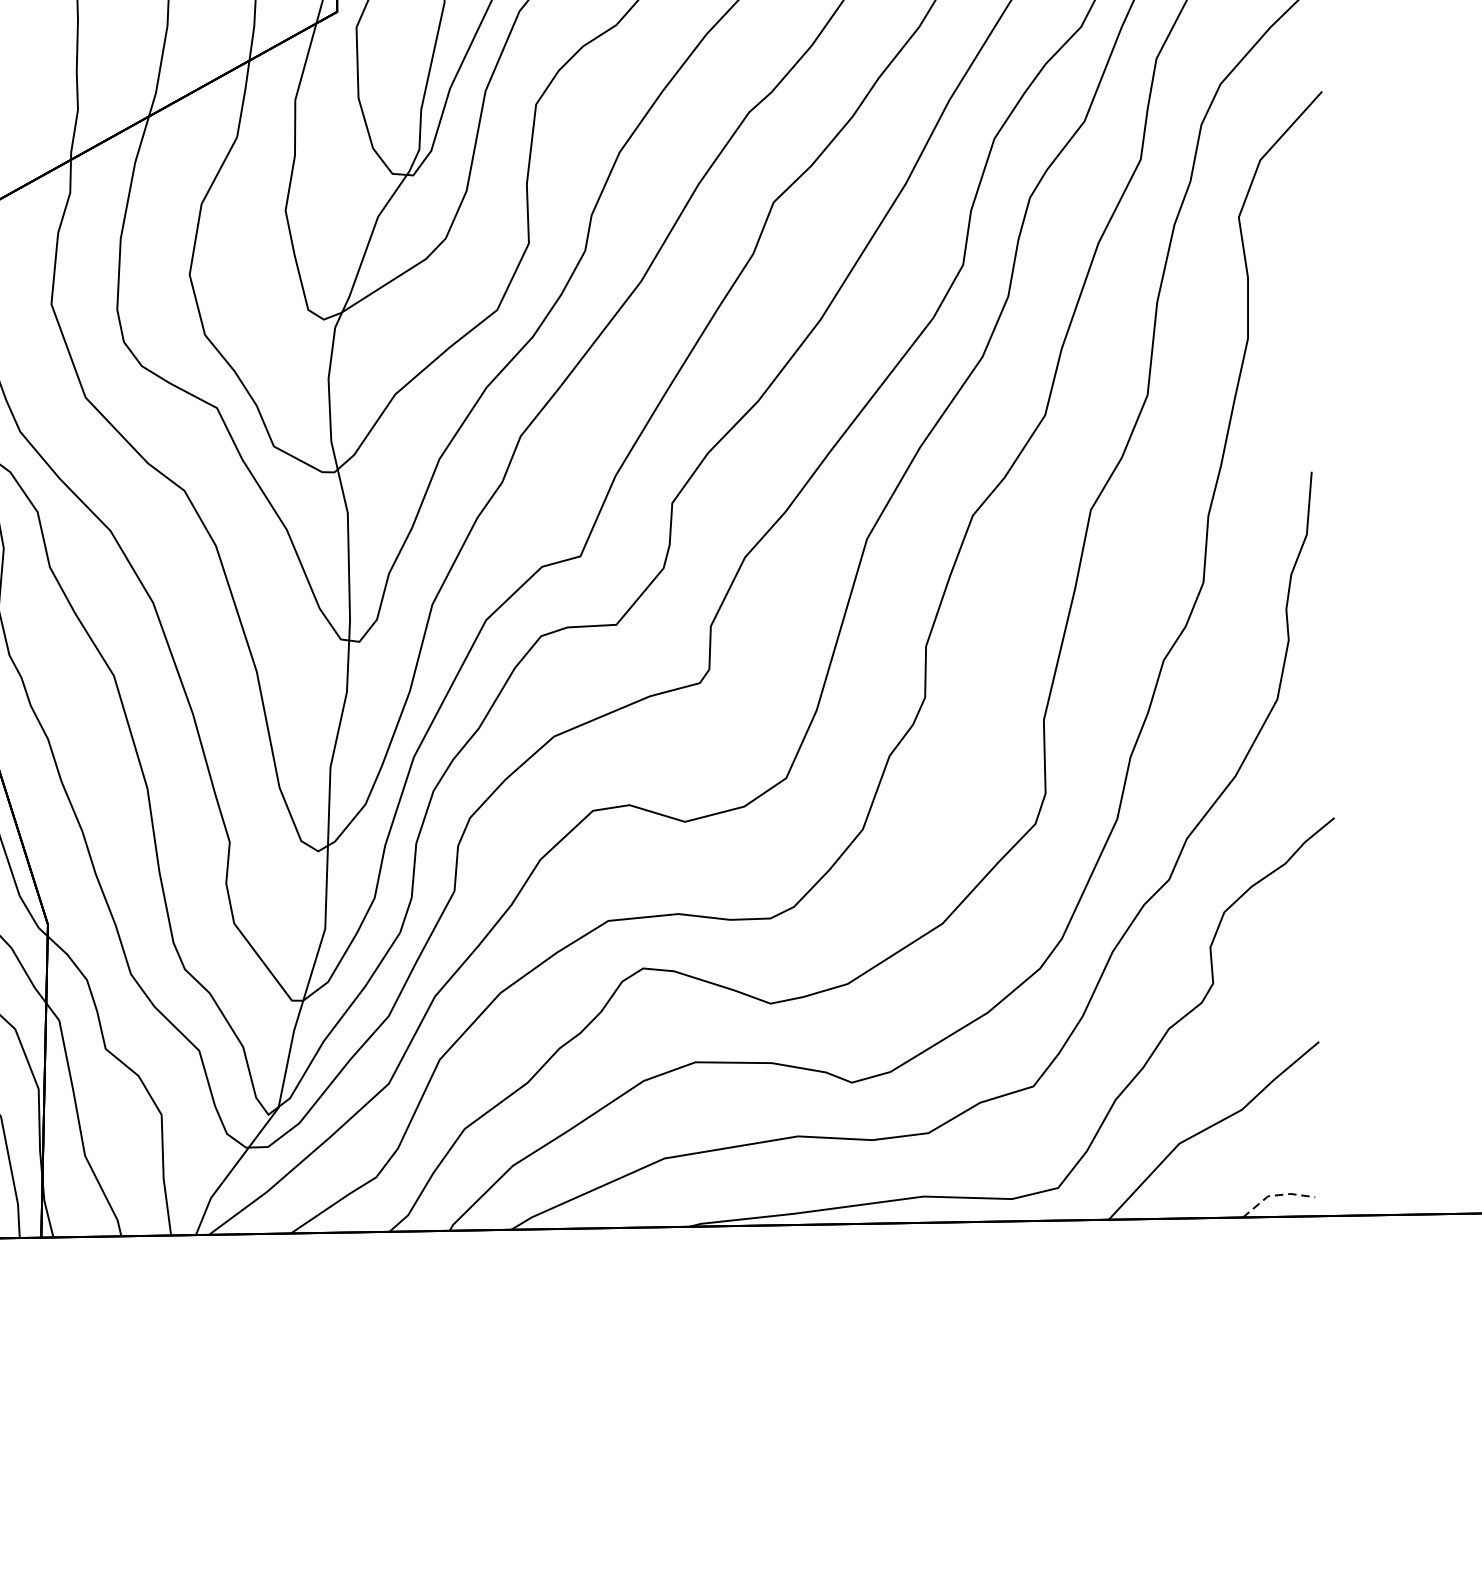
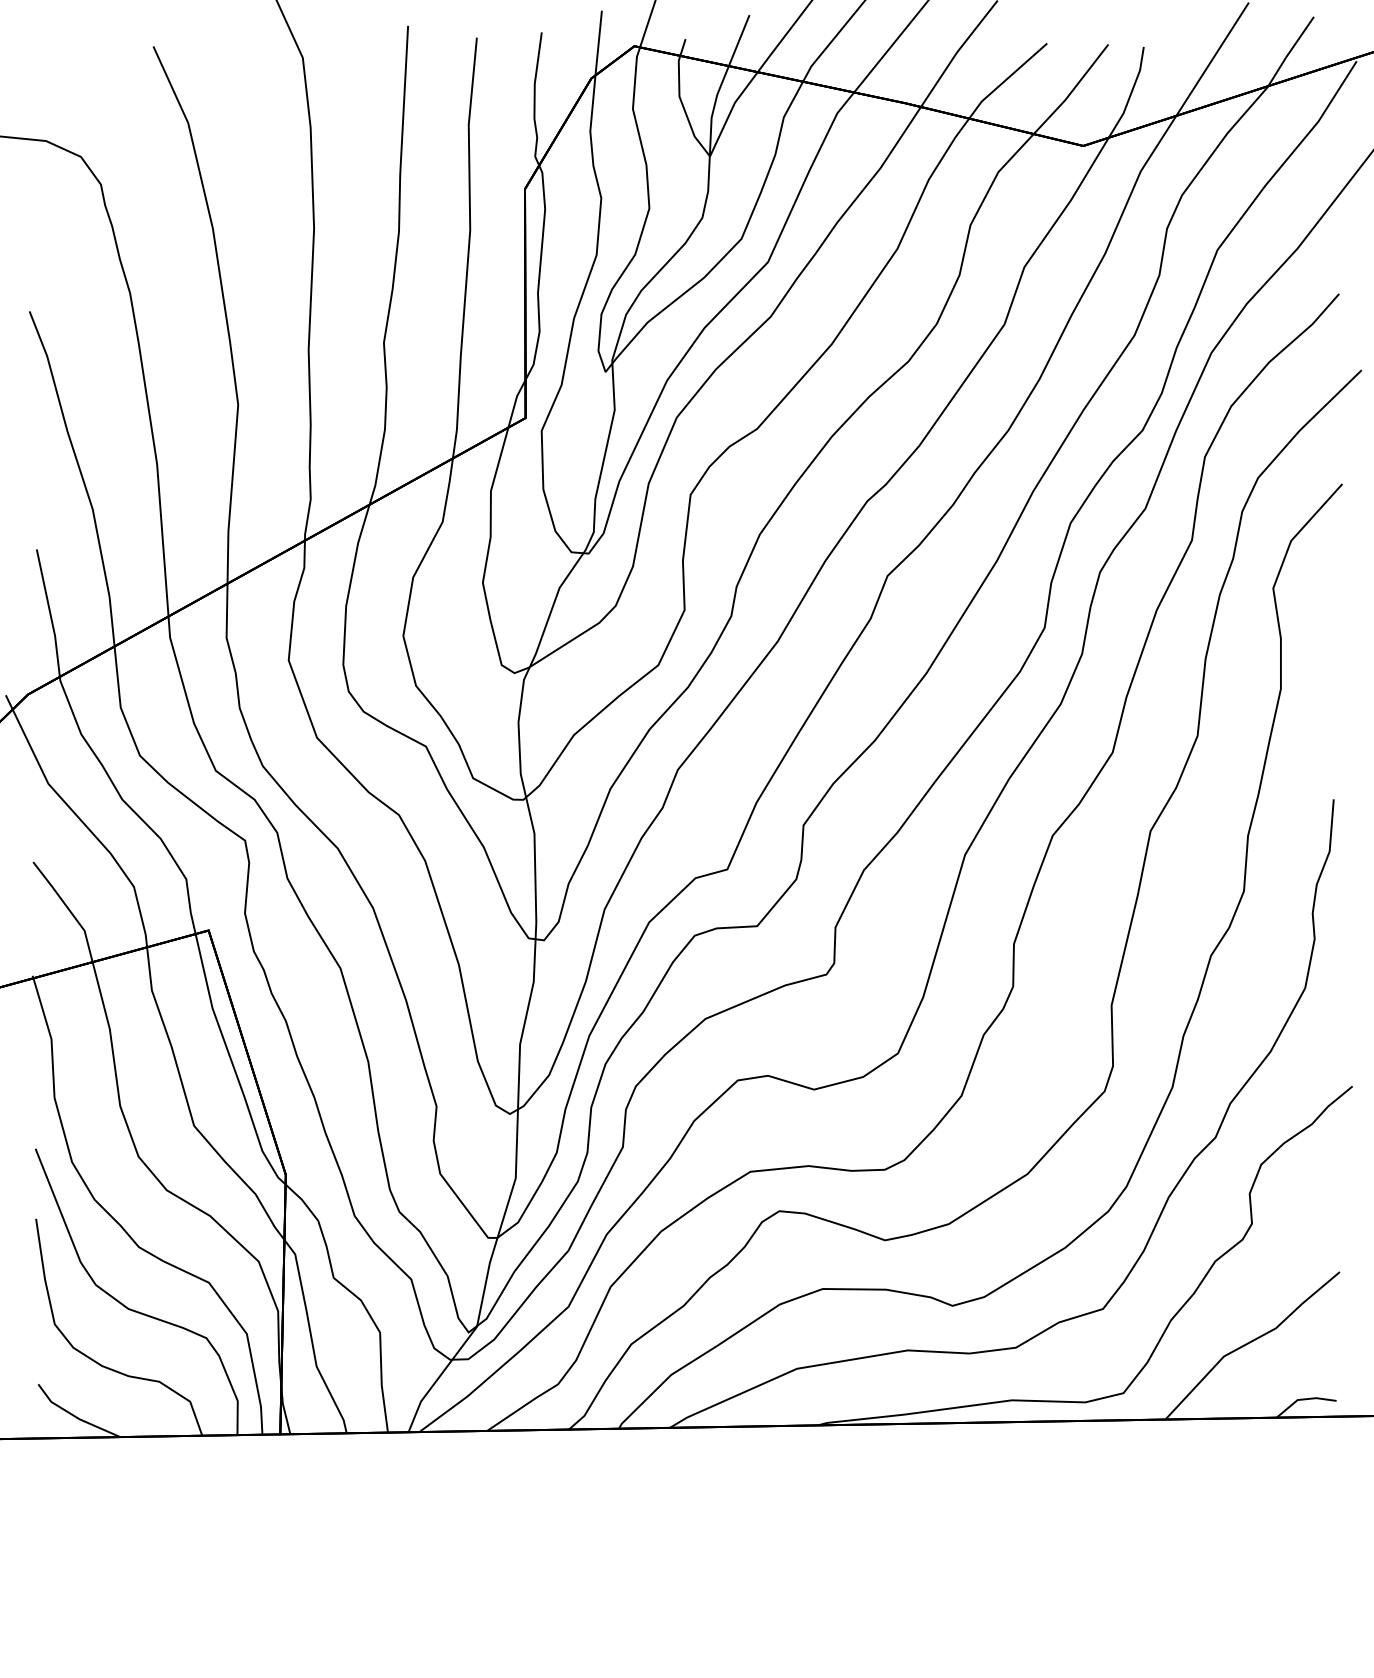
line: (1275, 1195) -> (1303, 1399), dashed -> solid

